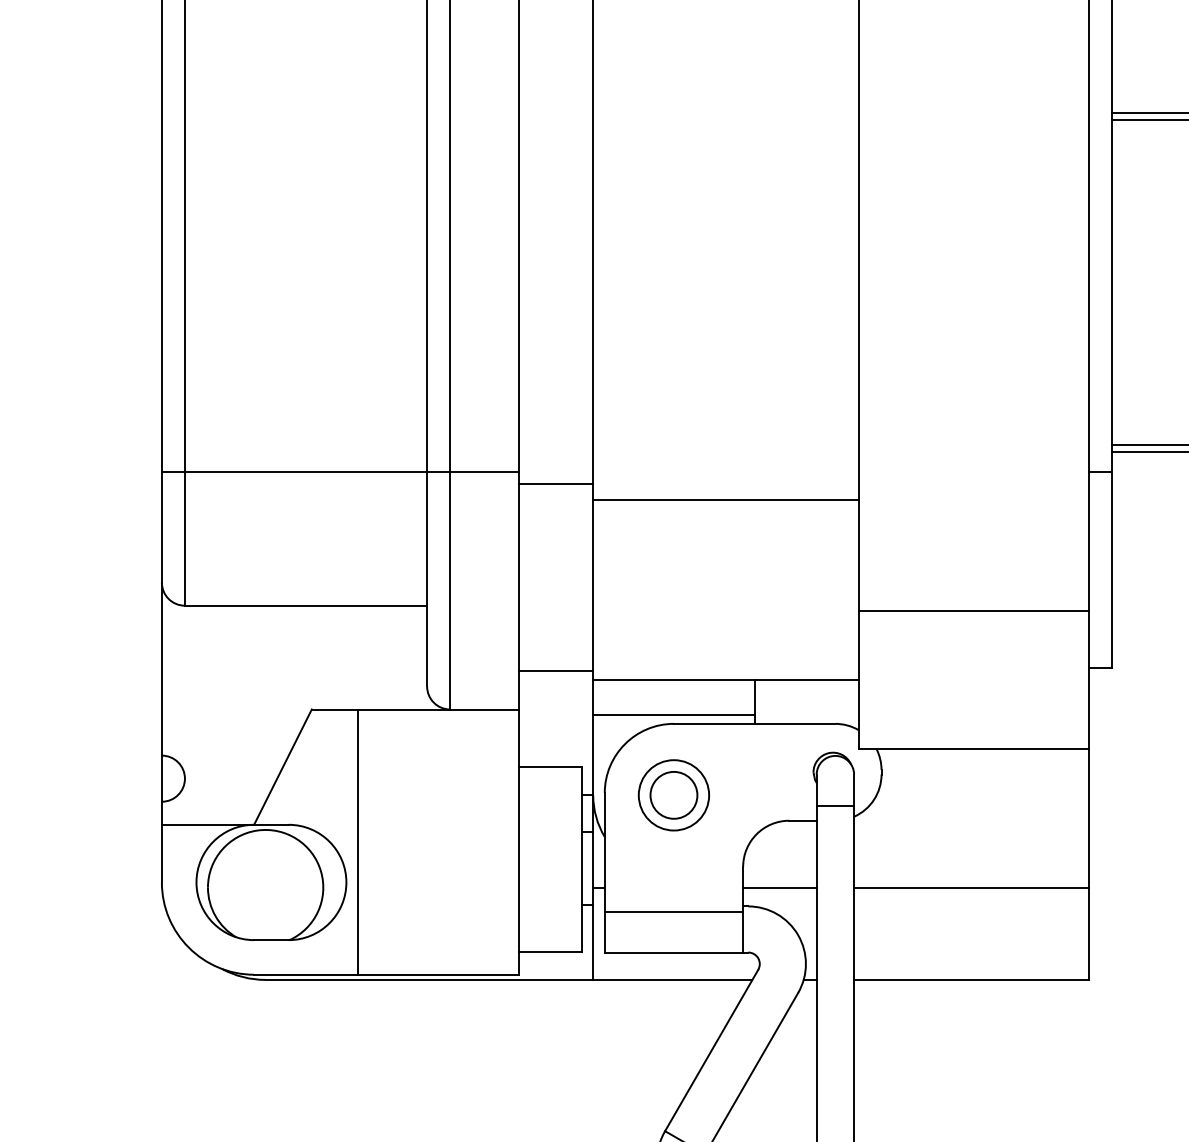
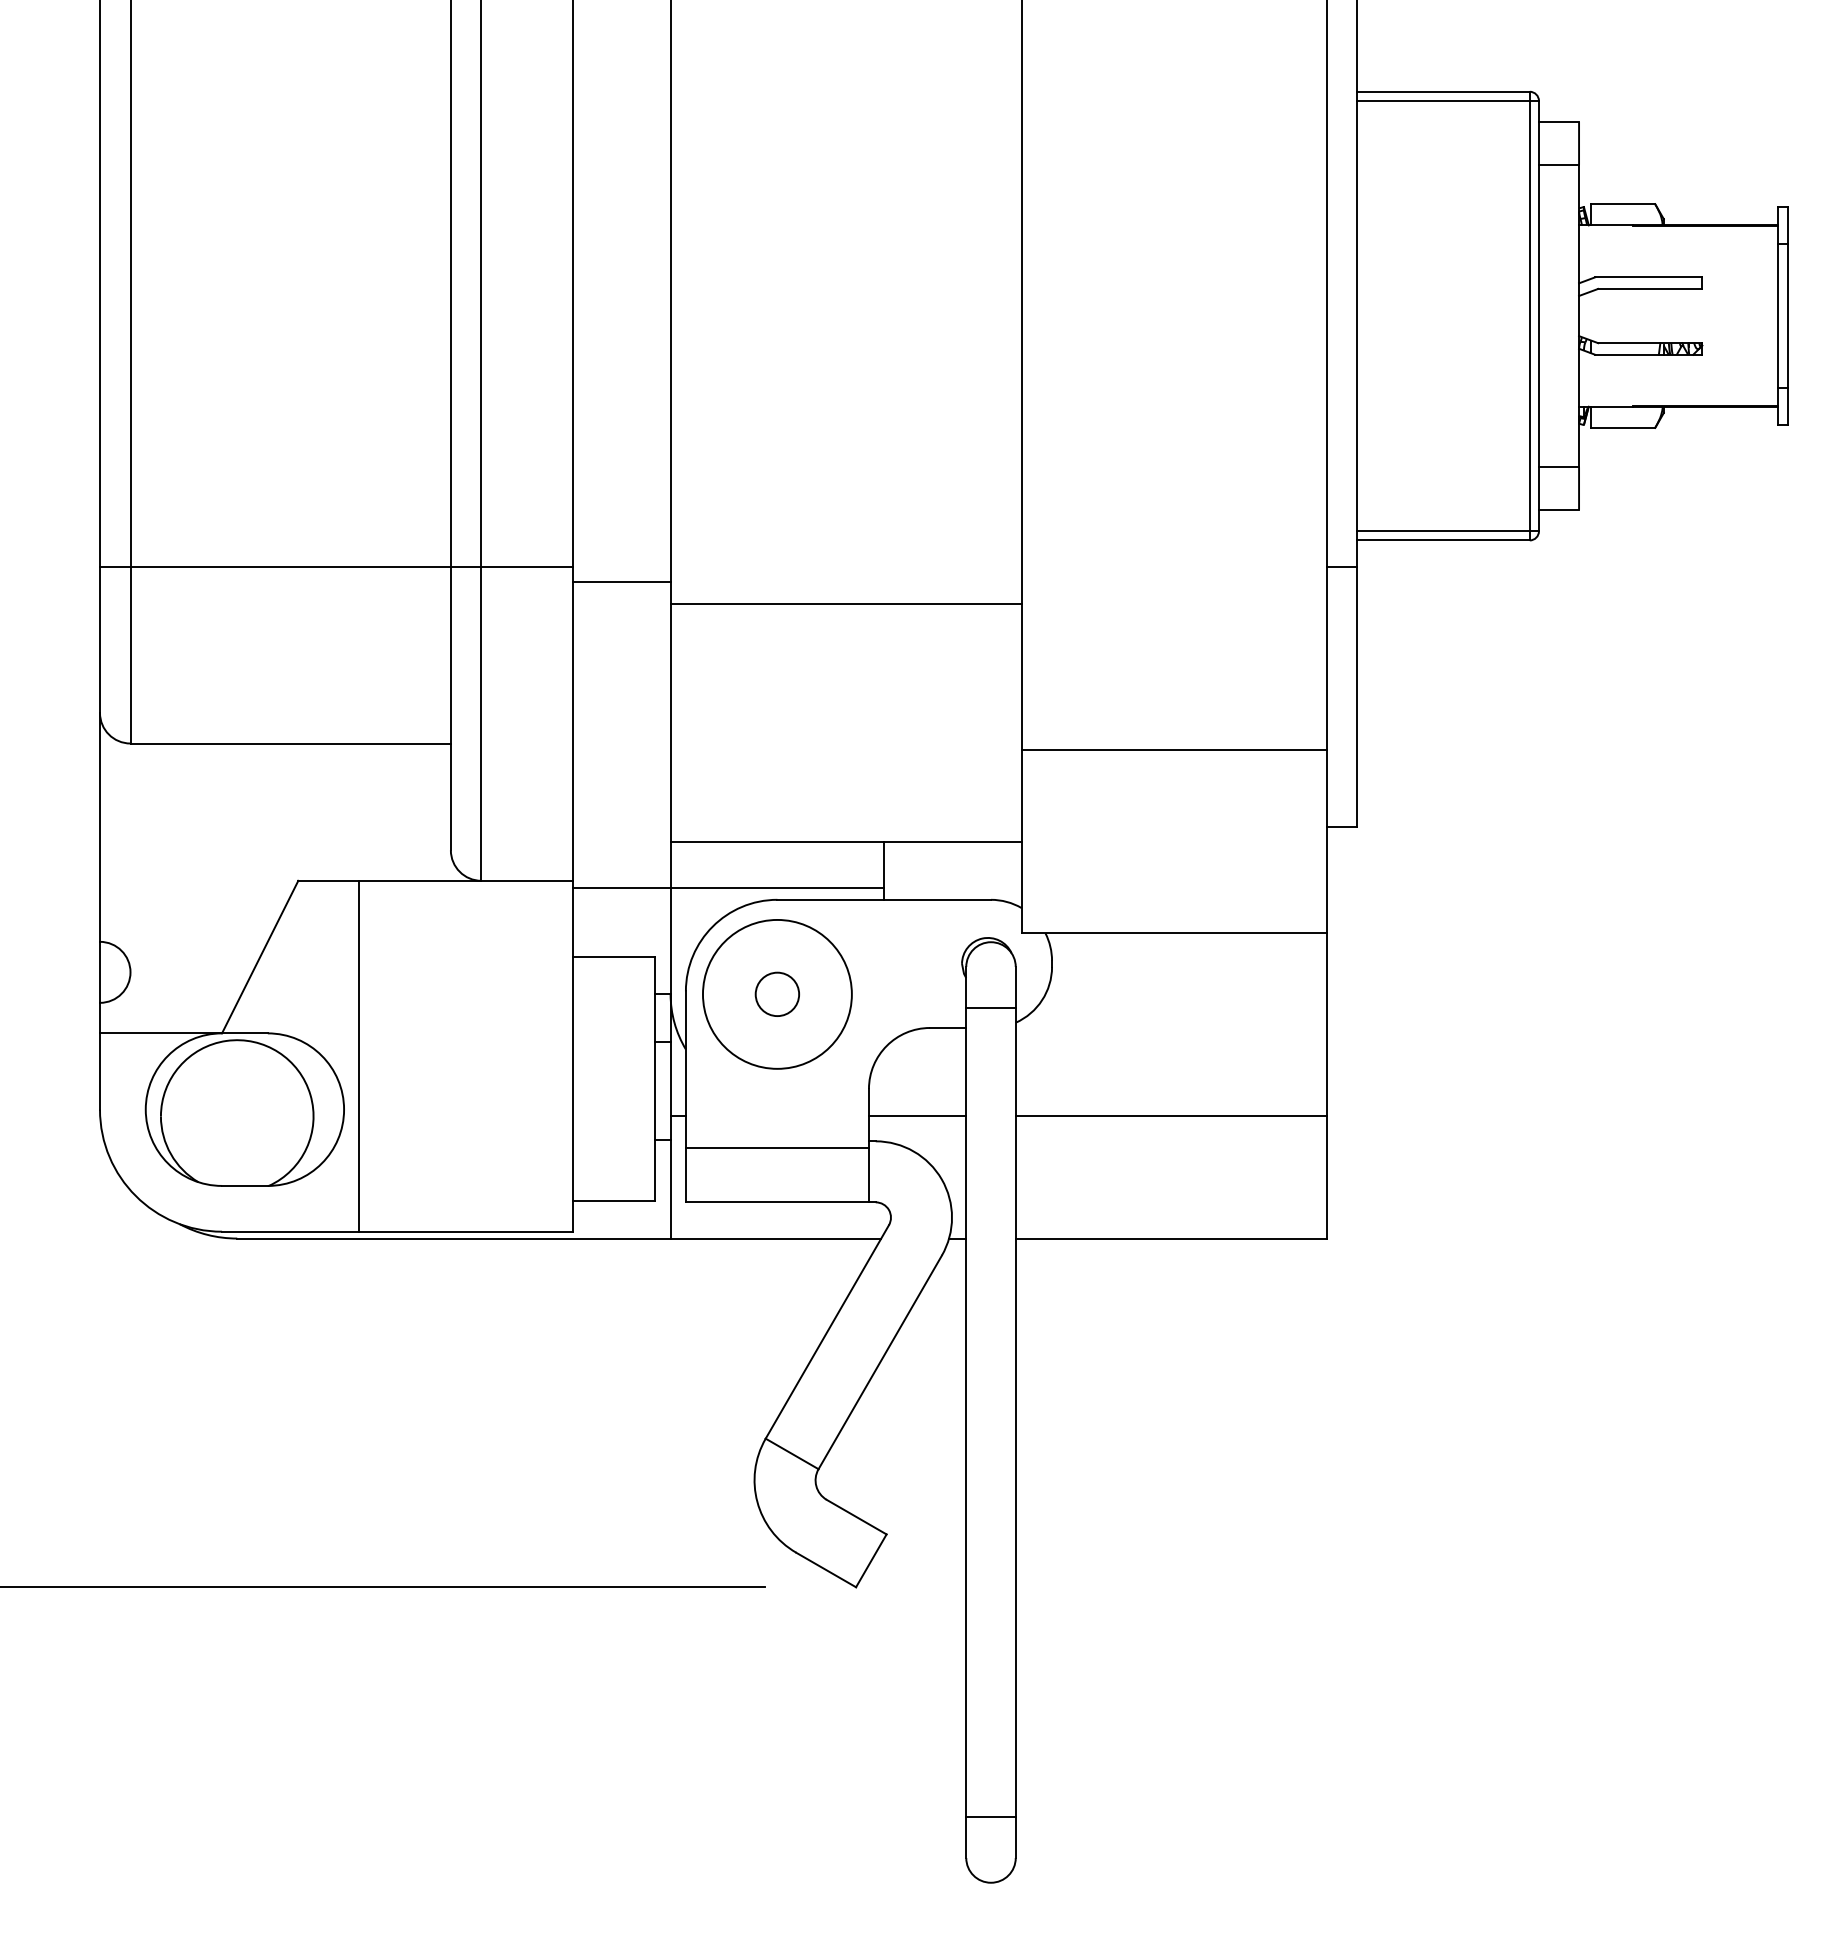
line: (556, 670) -> (621, 887), moved
circle: (673, 794) -> (776, 993), size x1.6
circle: (674, 795) -> (777, 994), size x0.7

